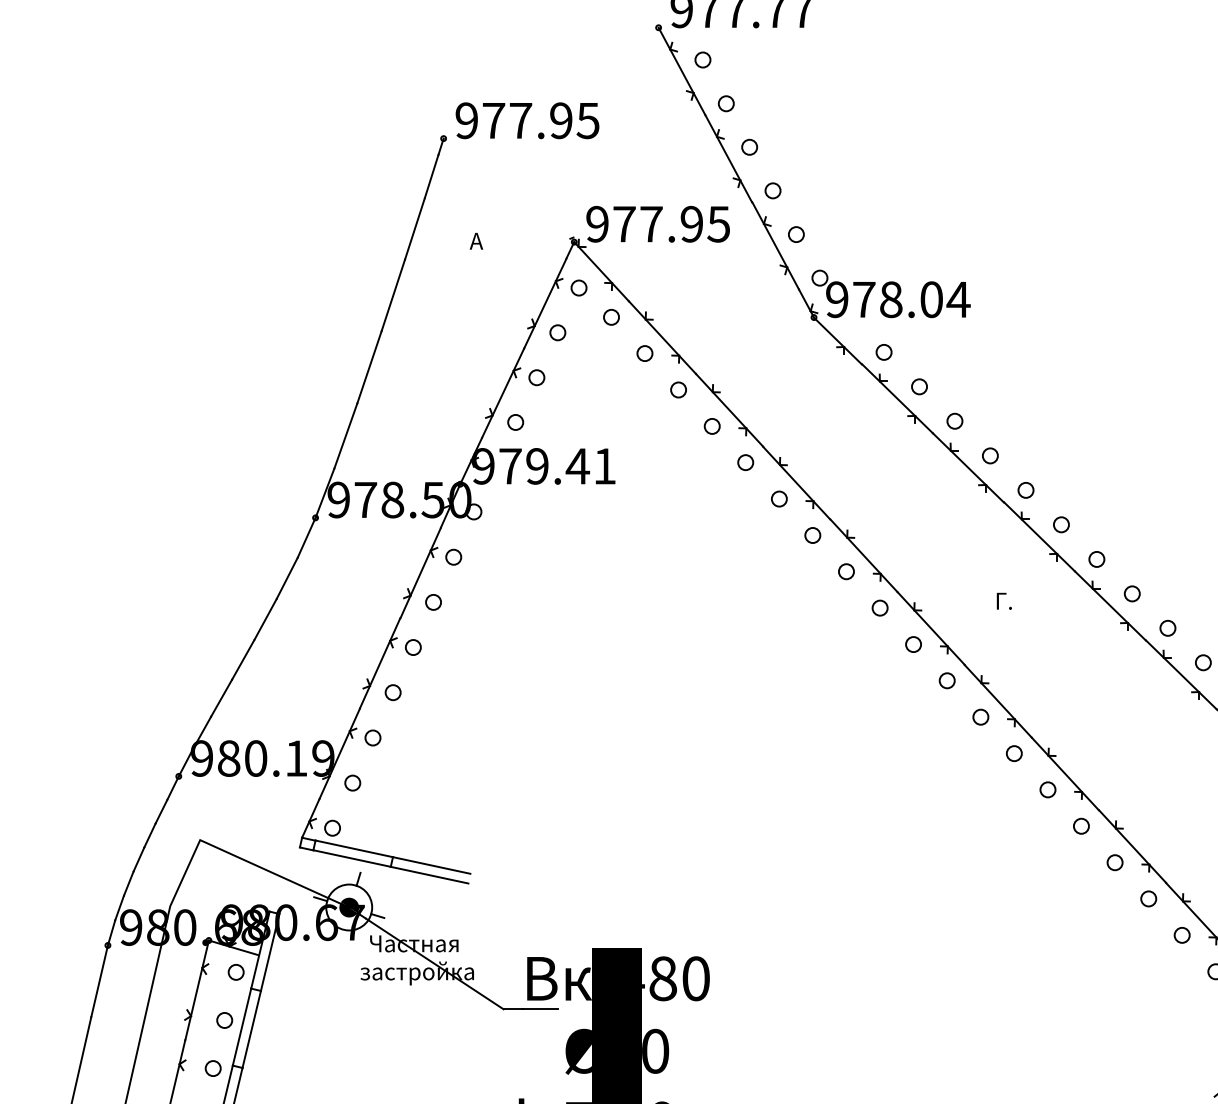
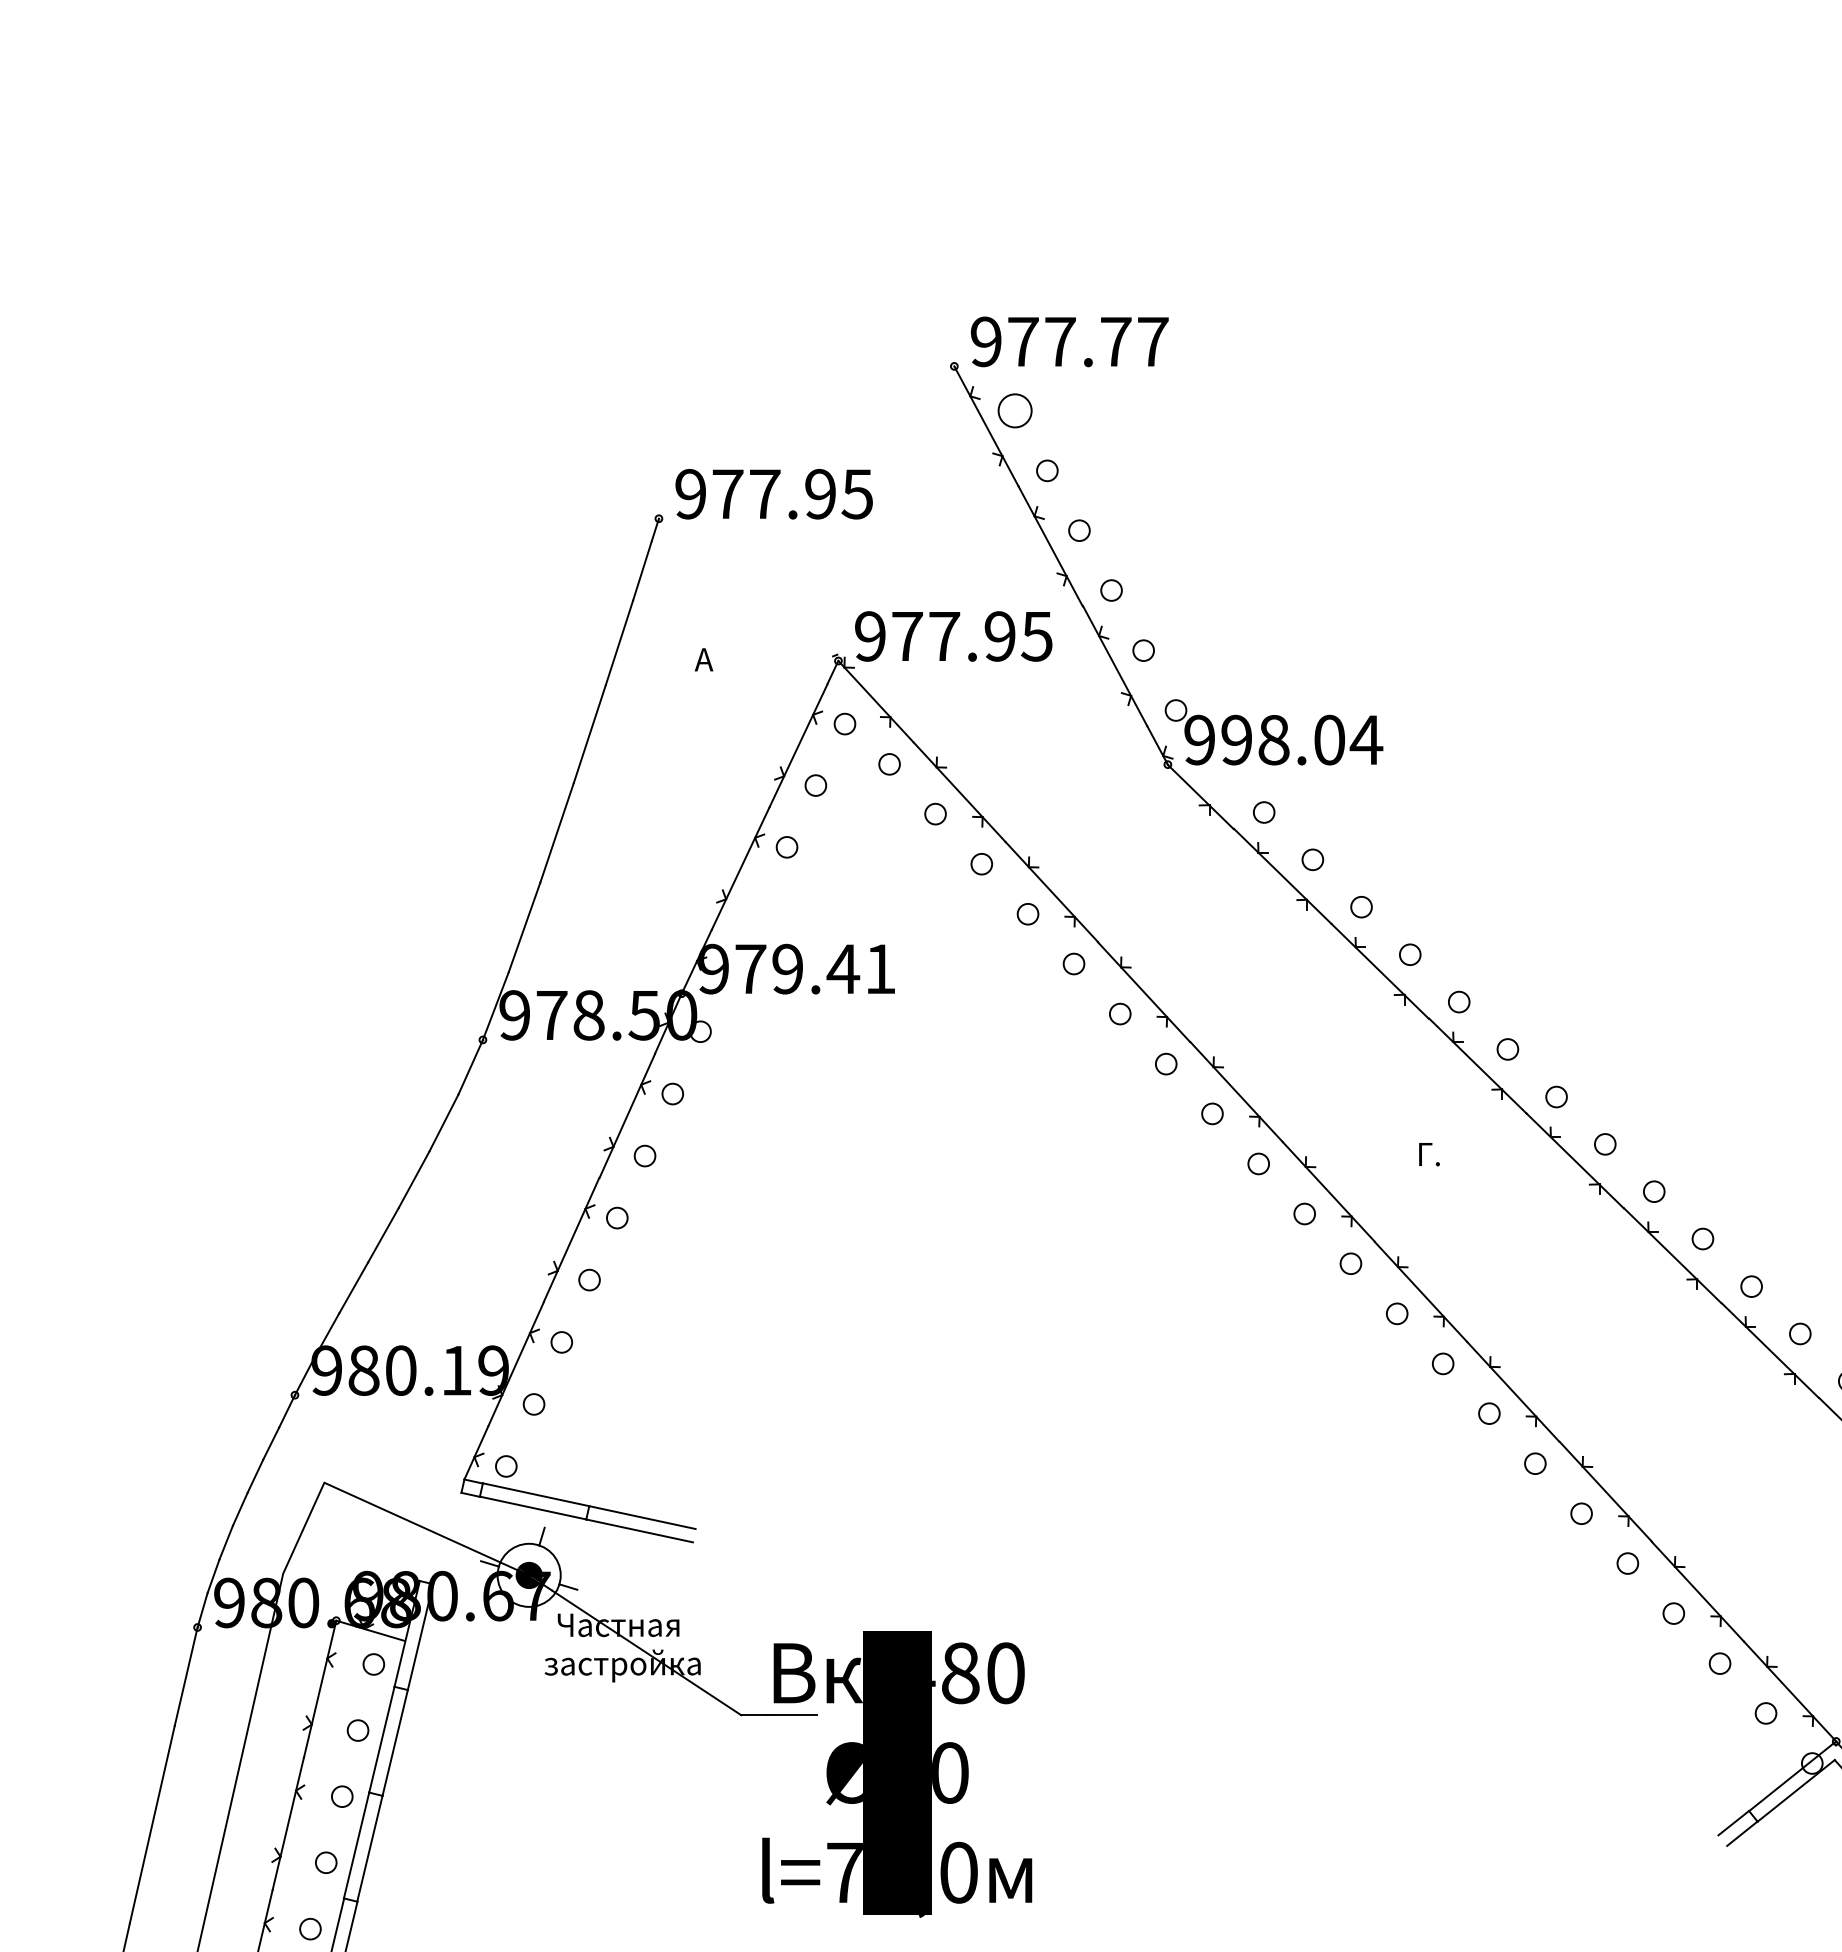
circle: (703, 59) -> (1015, 410), size x1.6
text: (863, 299) -> (1236, 739), 978.04 -> 998.04
circle: (515, 422) -> (757, 908), removed

